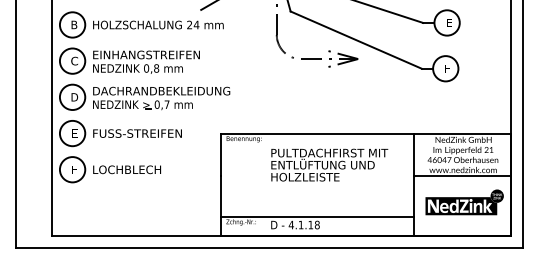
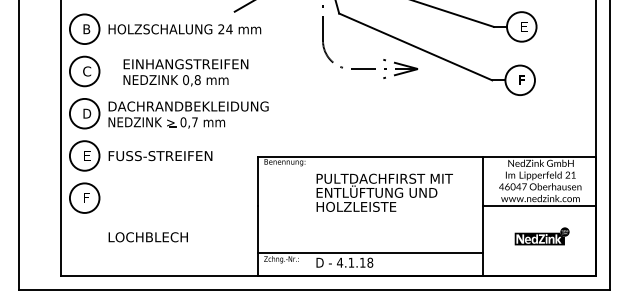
text: (146, 62) -> (185, 72), moved
text: (126, 169) -> (147, 237), moved
part: (464, 202) -> (541, 236), size x0.6

